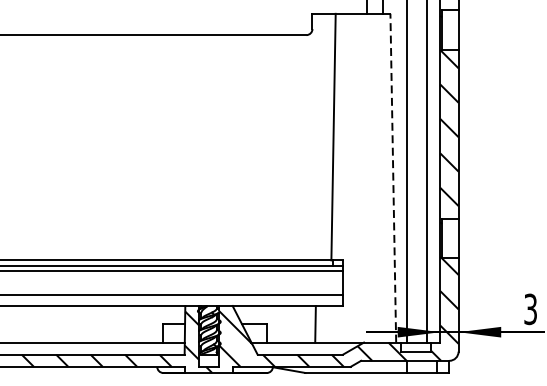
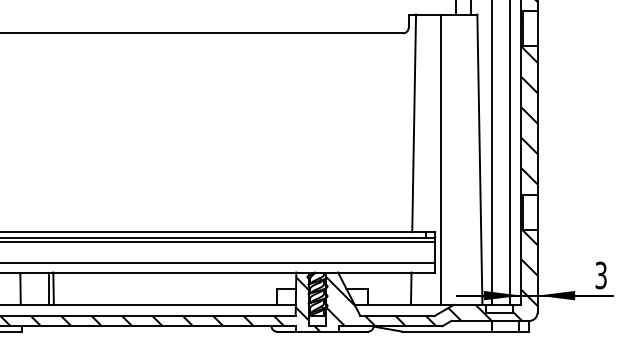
line: (333, 137) -> (414, 123), moved
line: (348, 177) -> (440, 159), added
line: (392, 177) -> (479, 159), dashed -> solid

